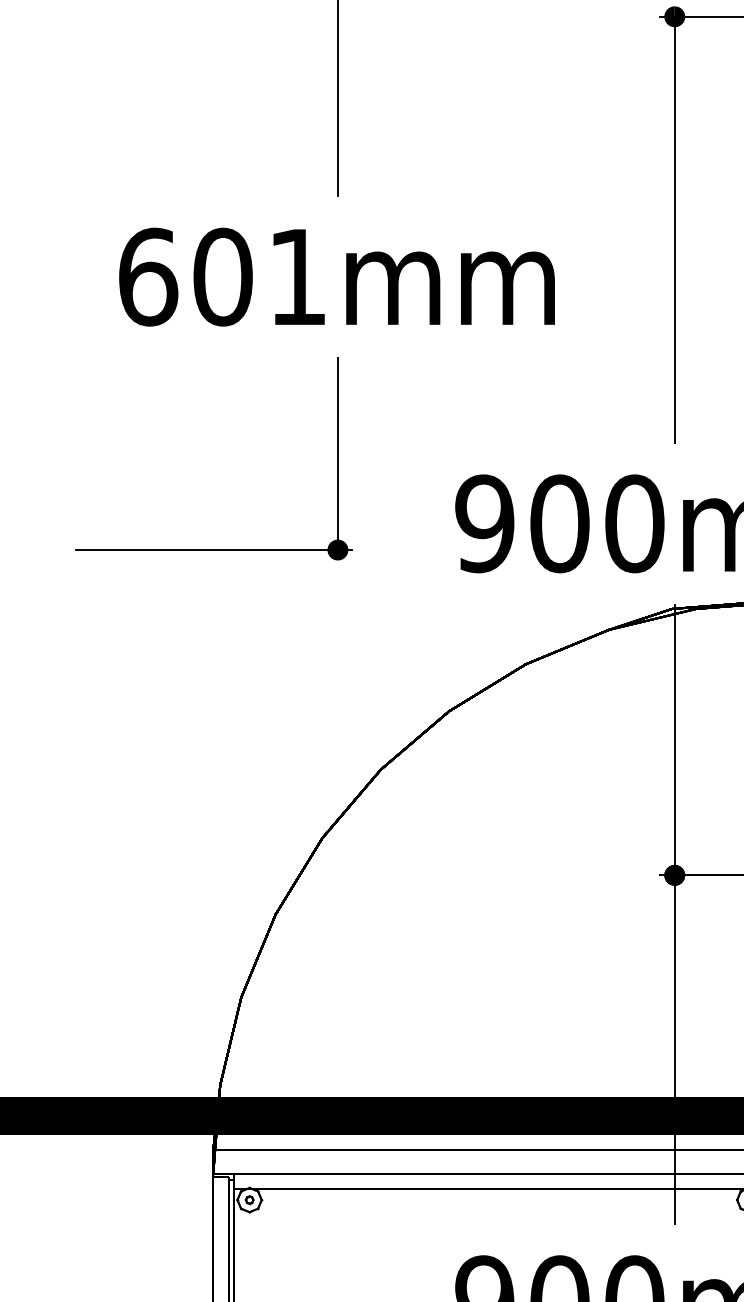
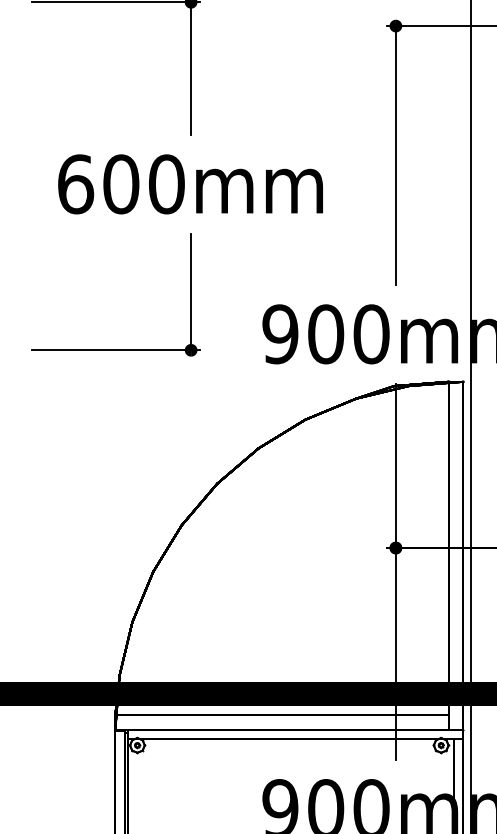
text: (297, 277) -> (166, 184), 601mm -> 600mm

